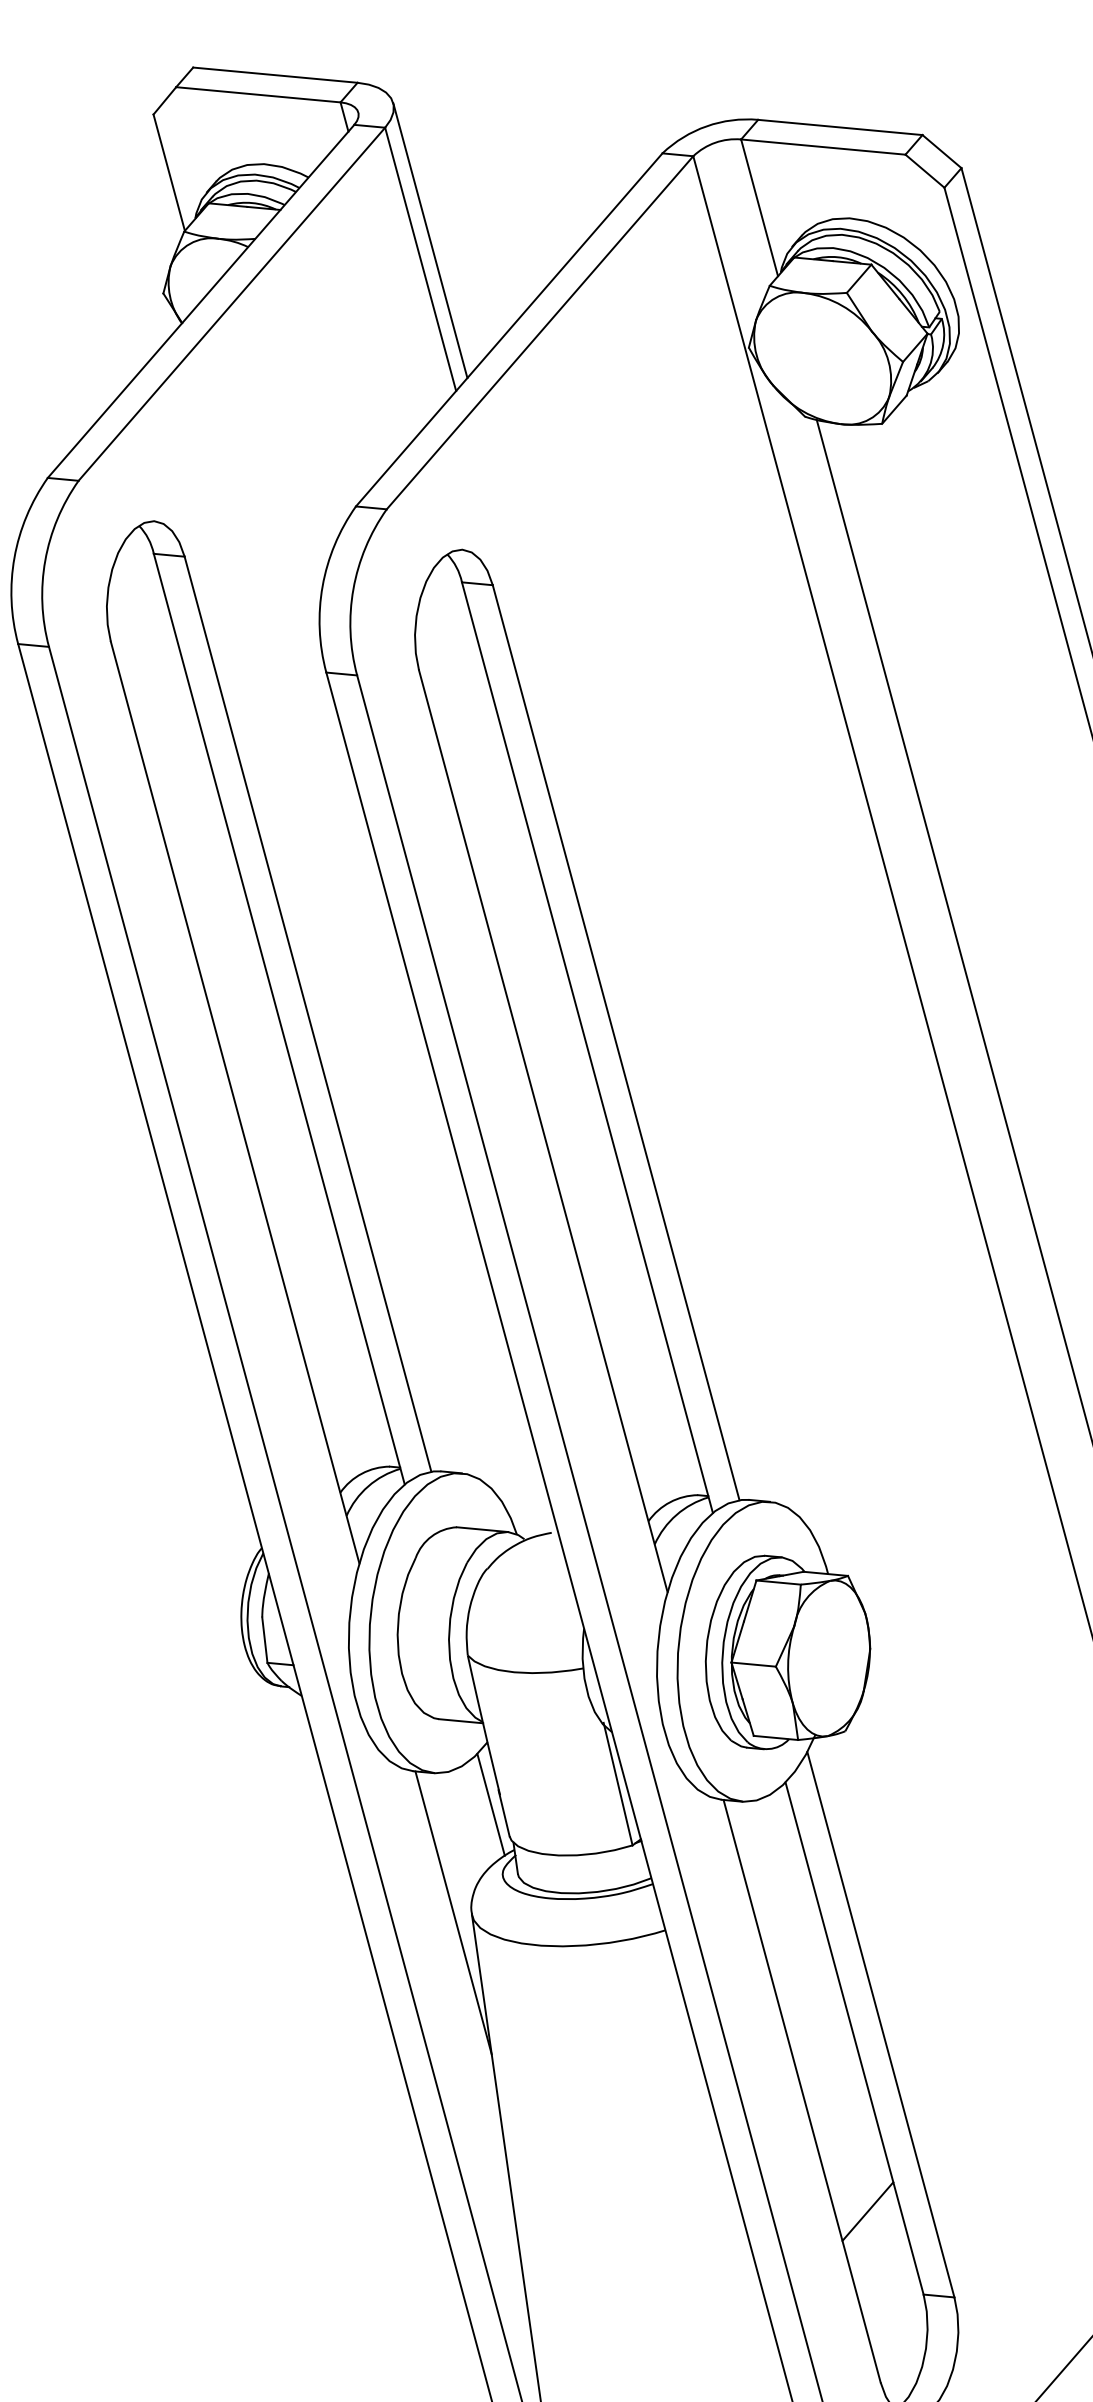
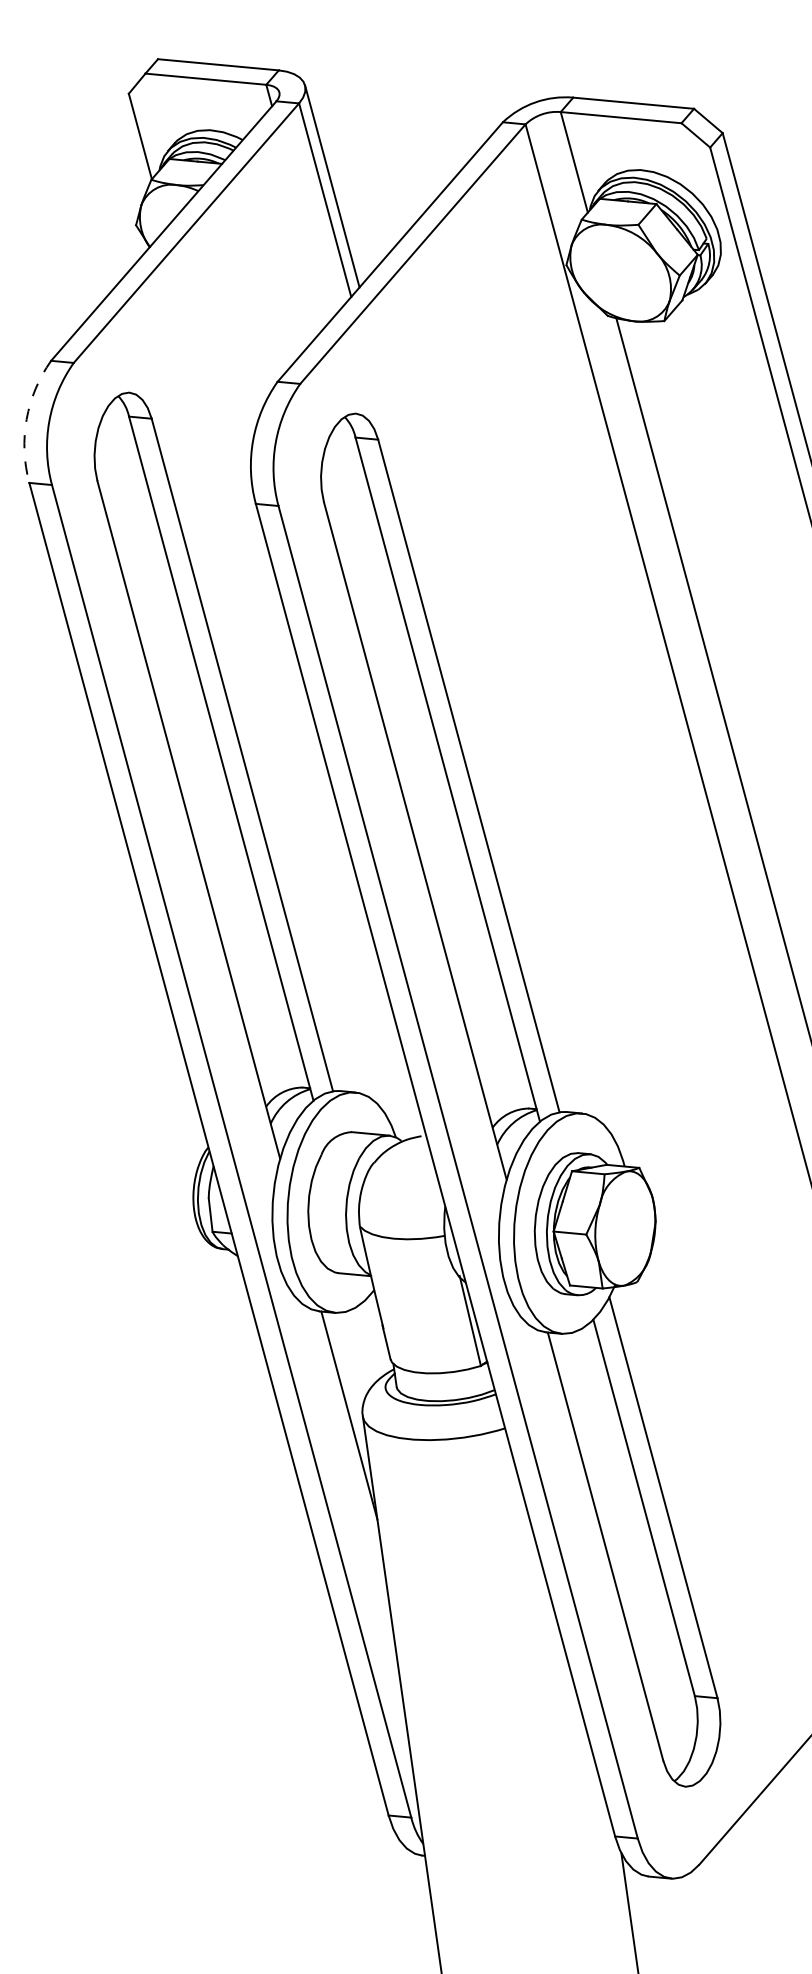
arc: (14, 557) -> (26, 419), solid -> dashed
line: (490, 1803) -> (376, 1335), removed
line: (867, 2210) -> (653, 1634), removed

